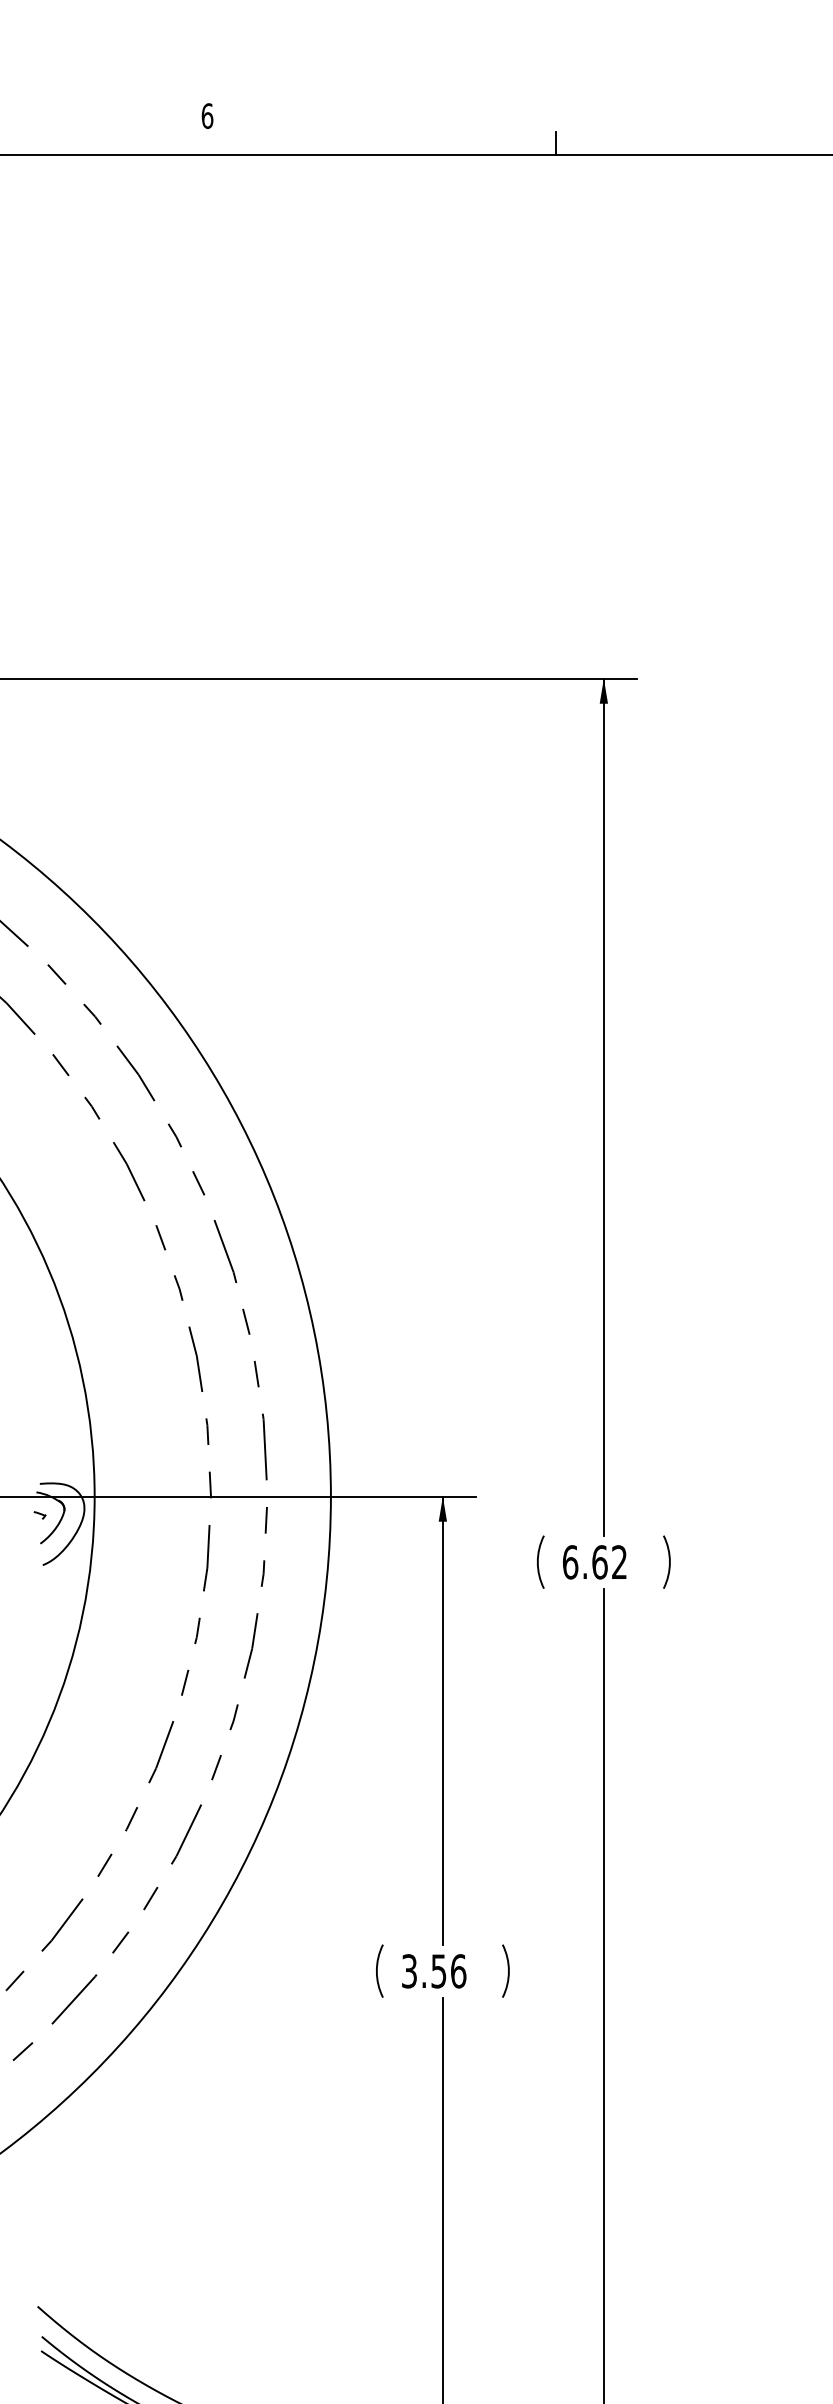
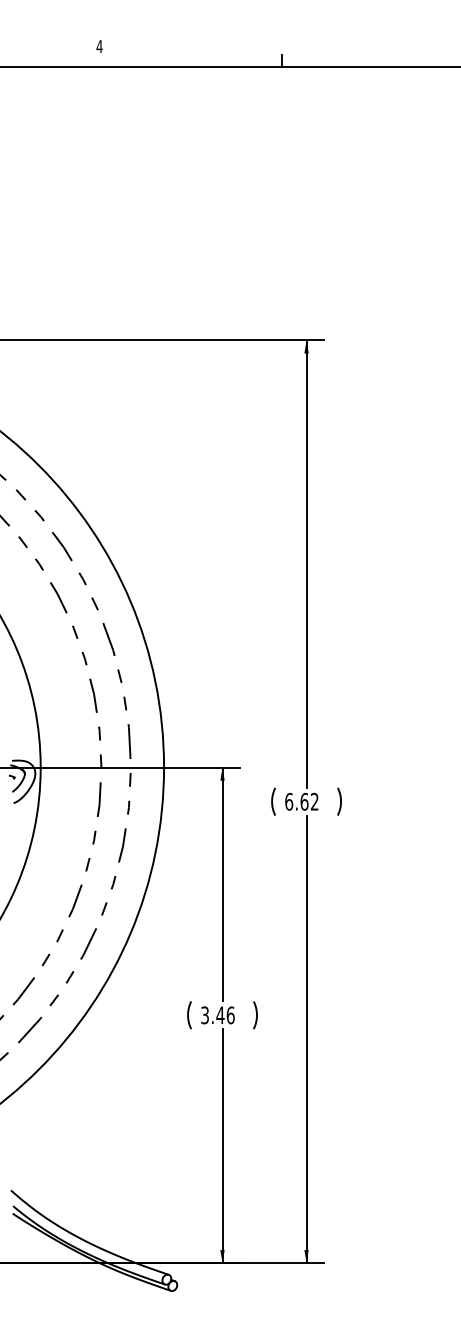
text: (207, 115) -> (99, 46), 6 -> 4
text: (439, 1971) -> (220, 1015), 3.56 -> 3.46

